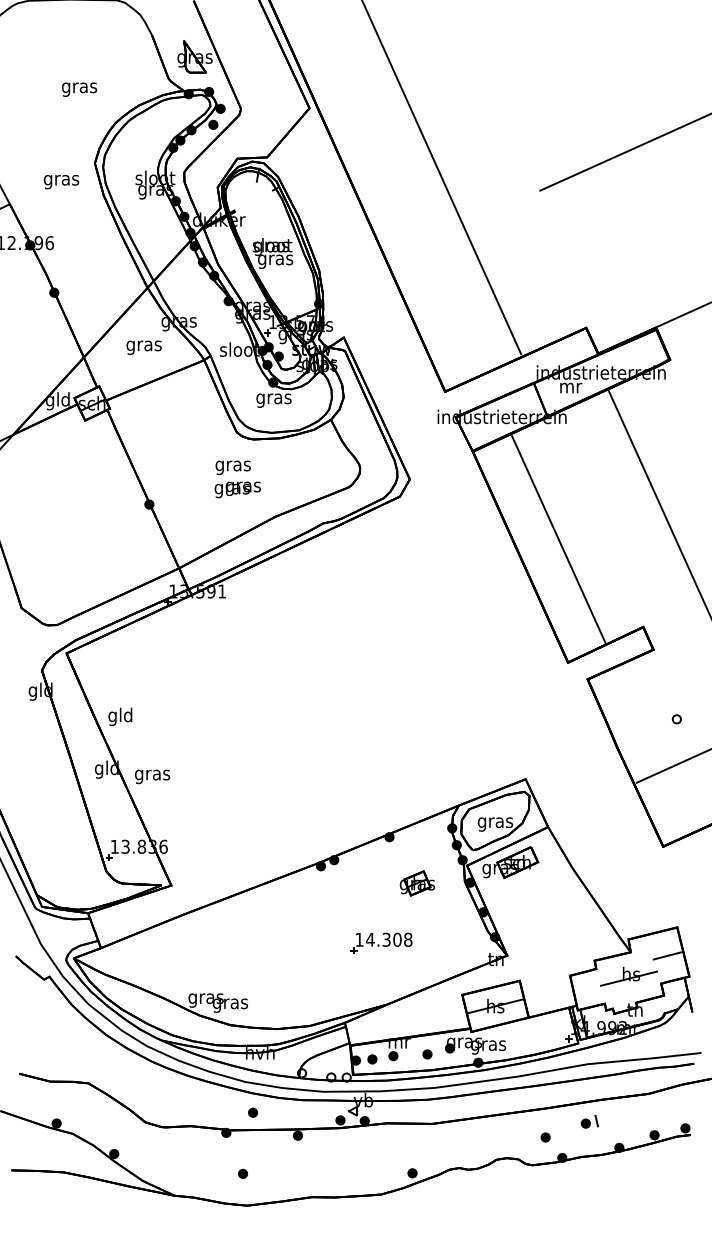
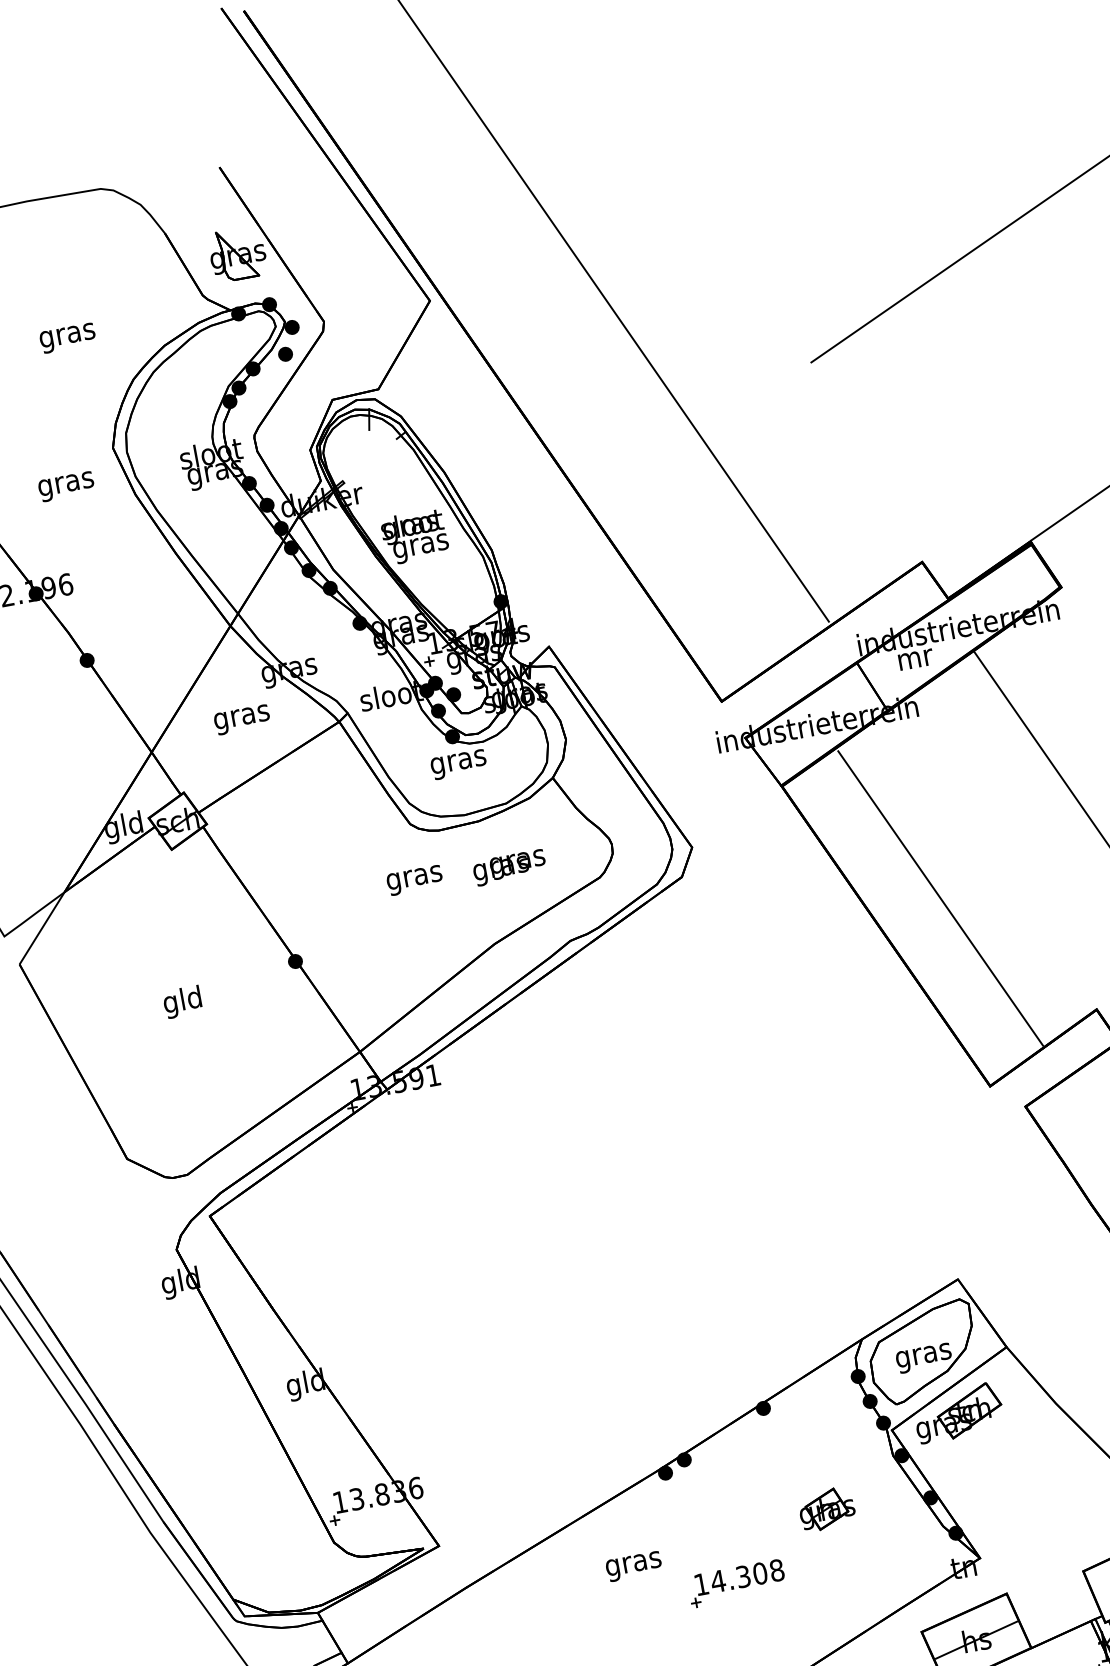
text: (237, 489) -> (509, 867), moved
text: (120, 716) -> (182, 1001), moved
text: (152, 776) -> (633, 1566), moved
part: (417, 883) -> (827, 1509), moved
part: (381, 942) -> (736, 1582), moved

